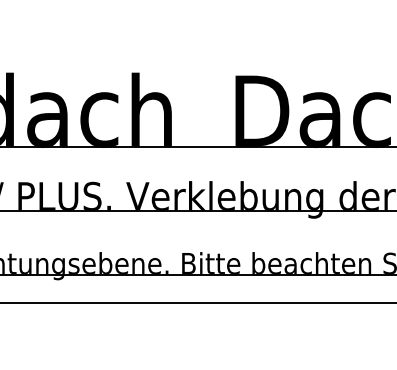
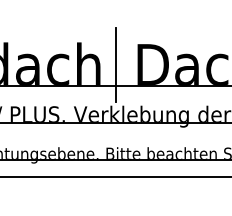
line: (199, 110) -> (116, 64), added

